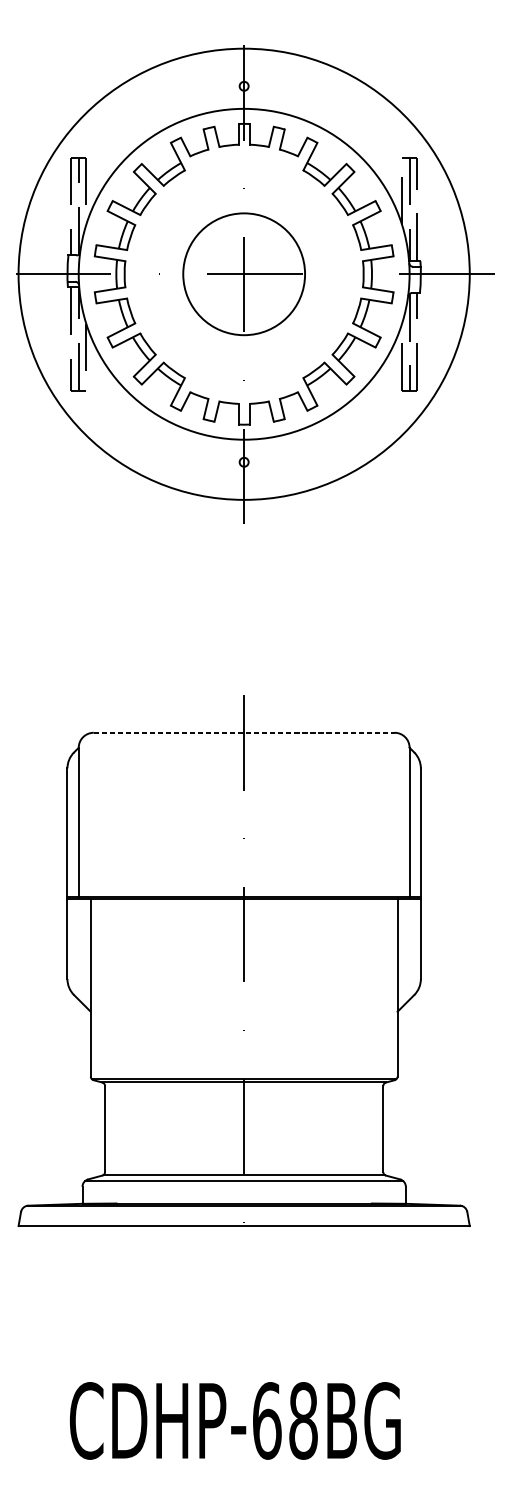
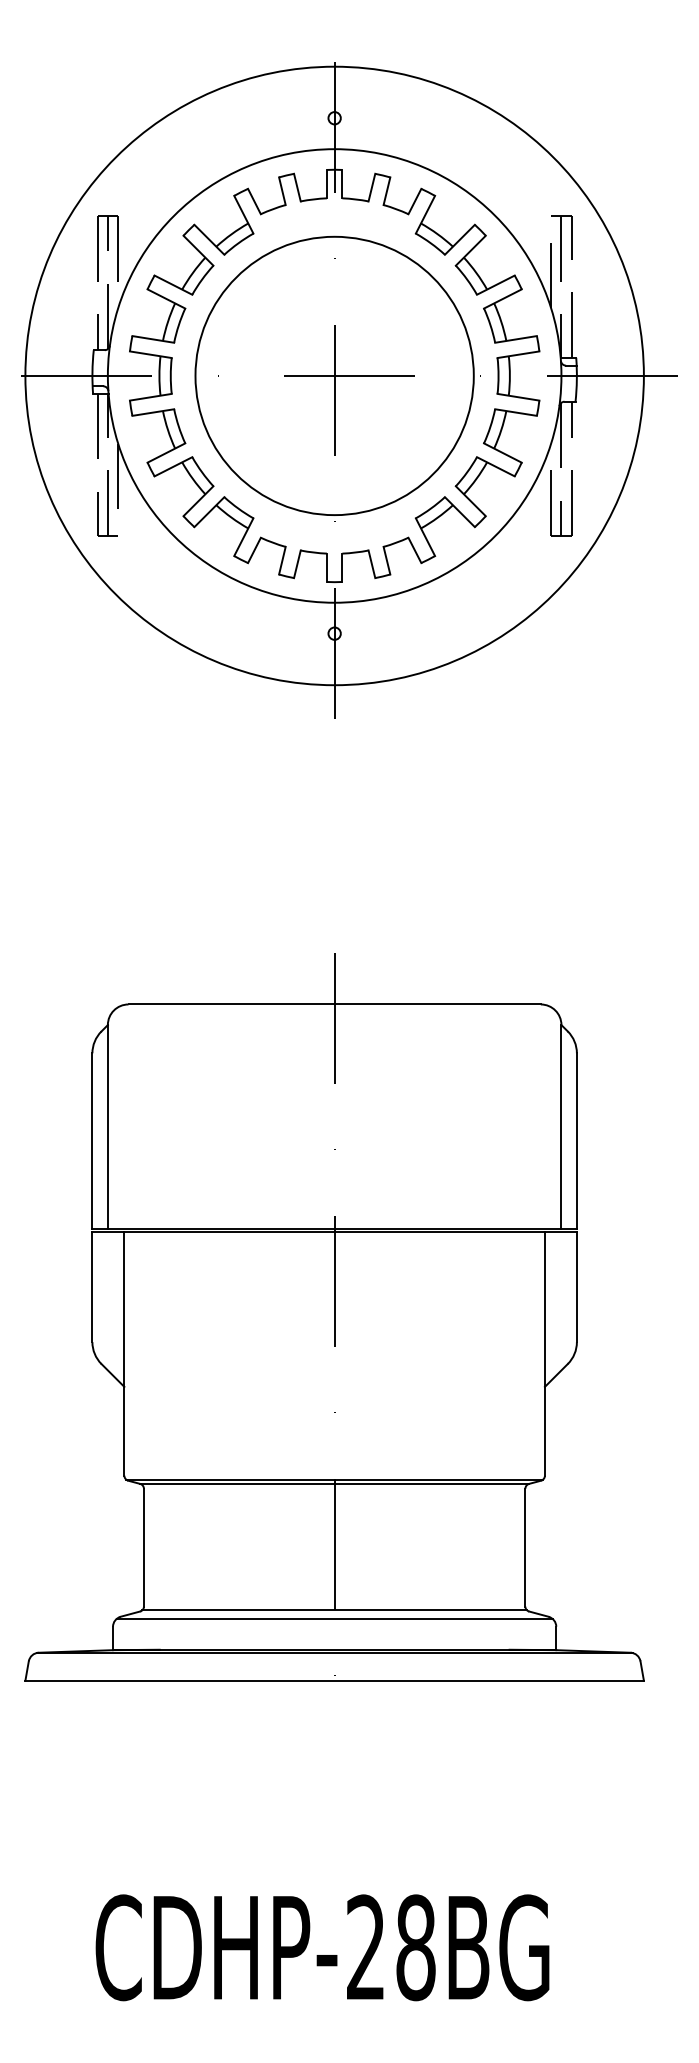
circle: (244, 273) -> (334, 375), size x1.67
line: (244, 732) -> (335, 1004), dashed -> solid
text: (267, 1420) -> (366, 1947), CDHP-68BG -> CDHP-28BG

